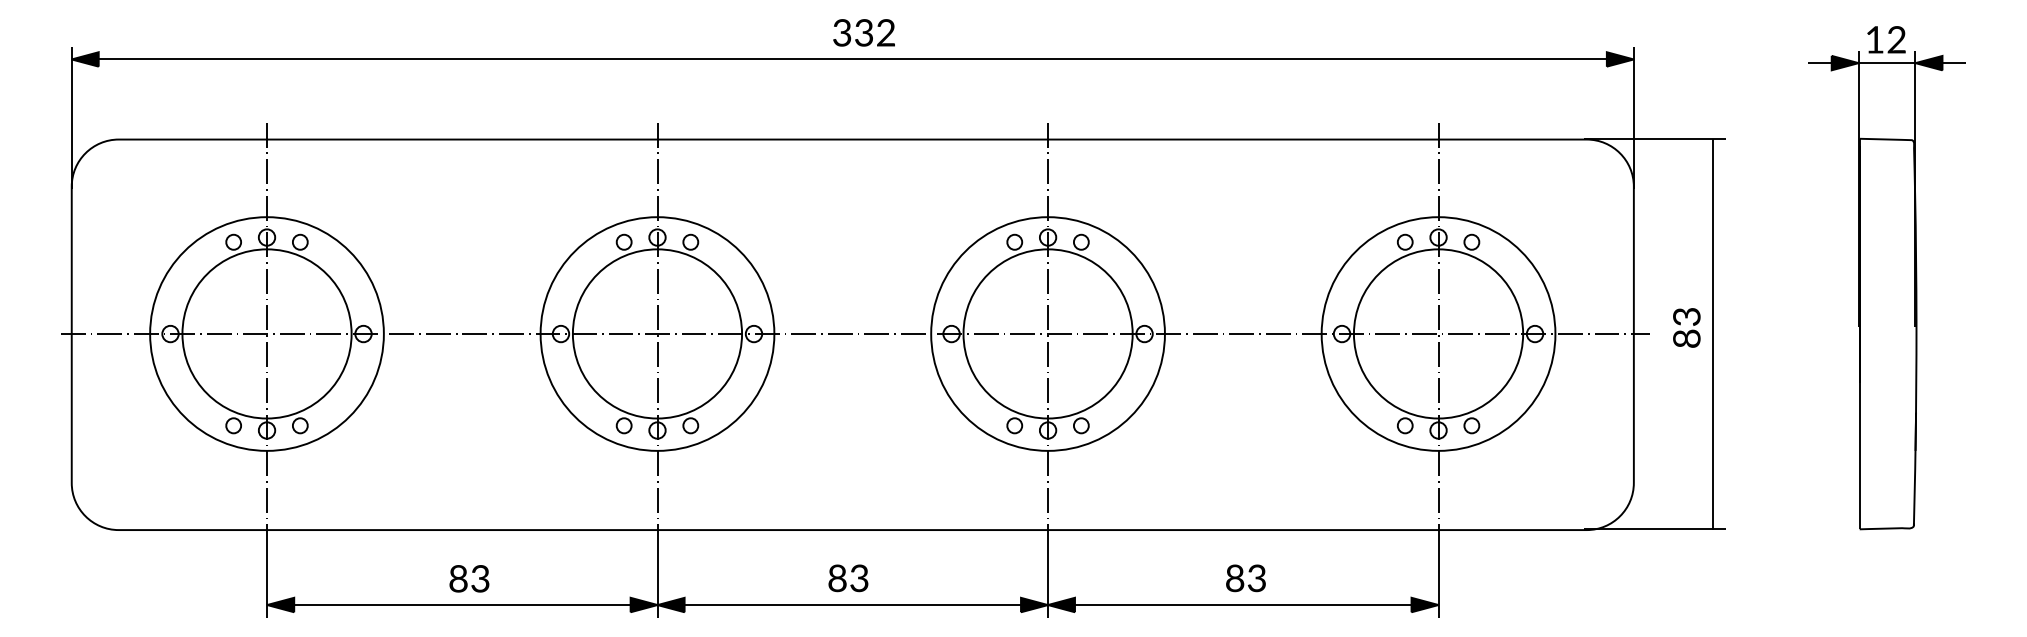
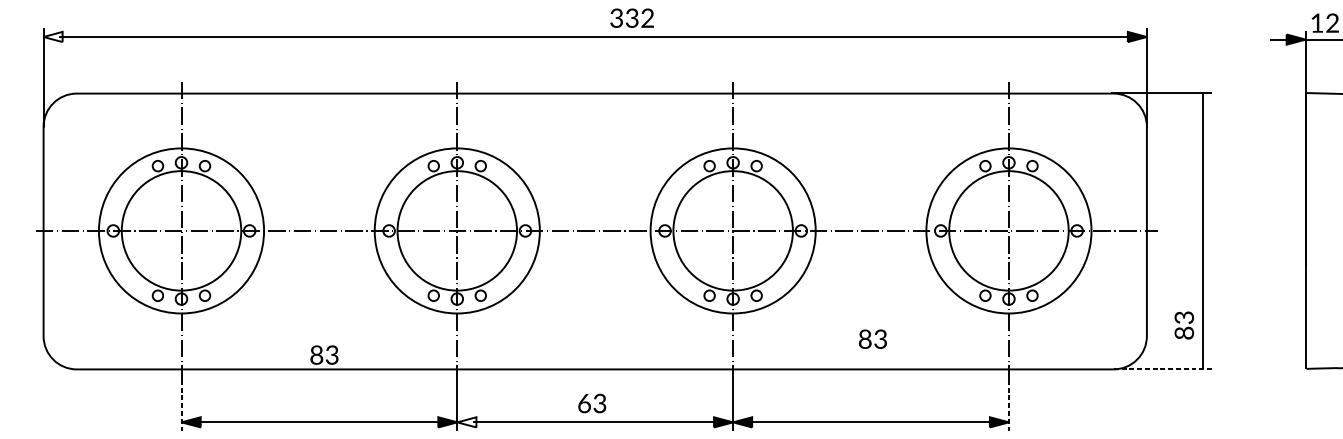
text: (863, 32) -> (631, 17), moved
fill: (84, 59) -> (52, 37), removed
text: (1686, 327) -> (1184, 325), moved
line: (1654, 529) -> (1161, 369), solid -> dashed
text: (837, 577) -> (584, 402), 83 -> 63
text: (469, 578) -> (324, 354), moved
text: (1245, 578) -> (872, 339), moved
line: (267, 581) -> (181, 405), solid -> dashed
line: (1438, 581) -> (1008, 405), solid -> dashed
fill: (670, 604) -> (466, 421), removed

